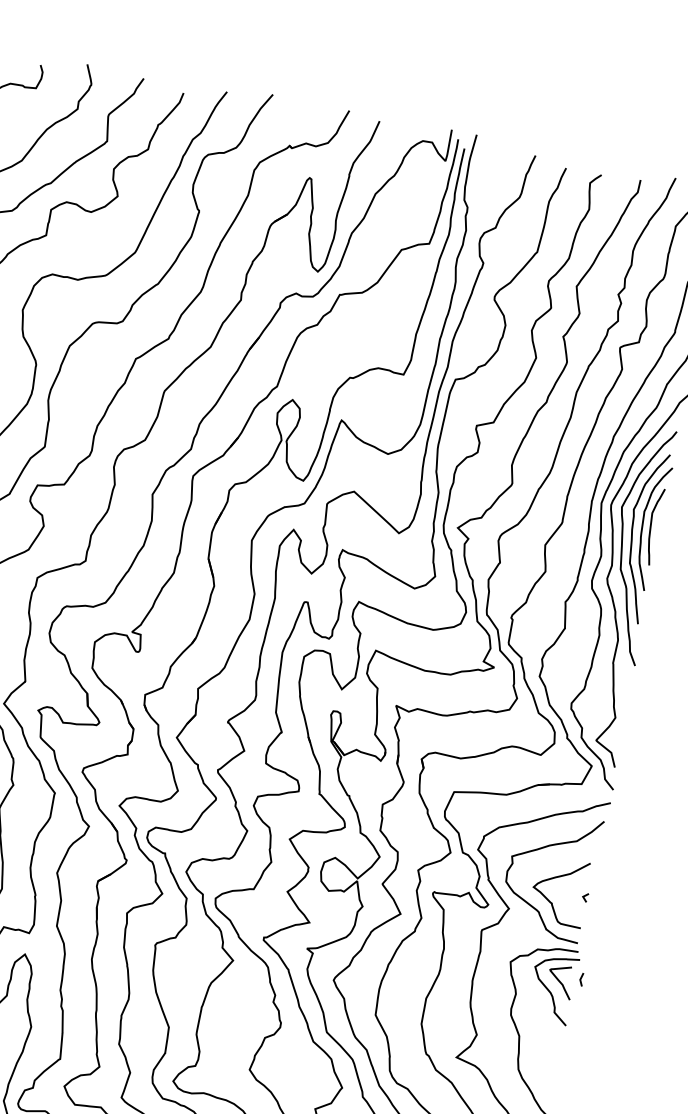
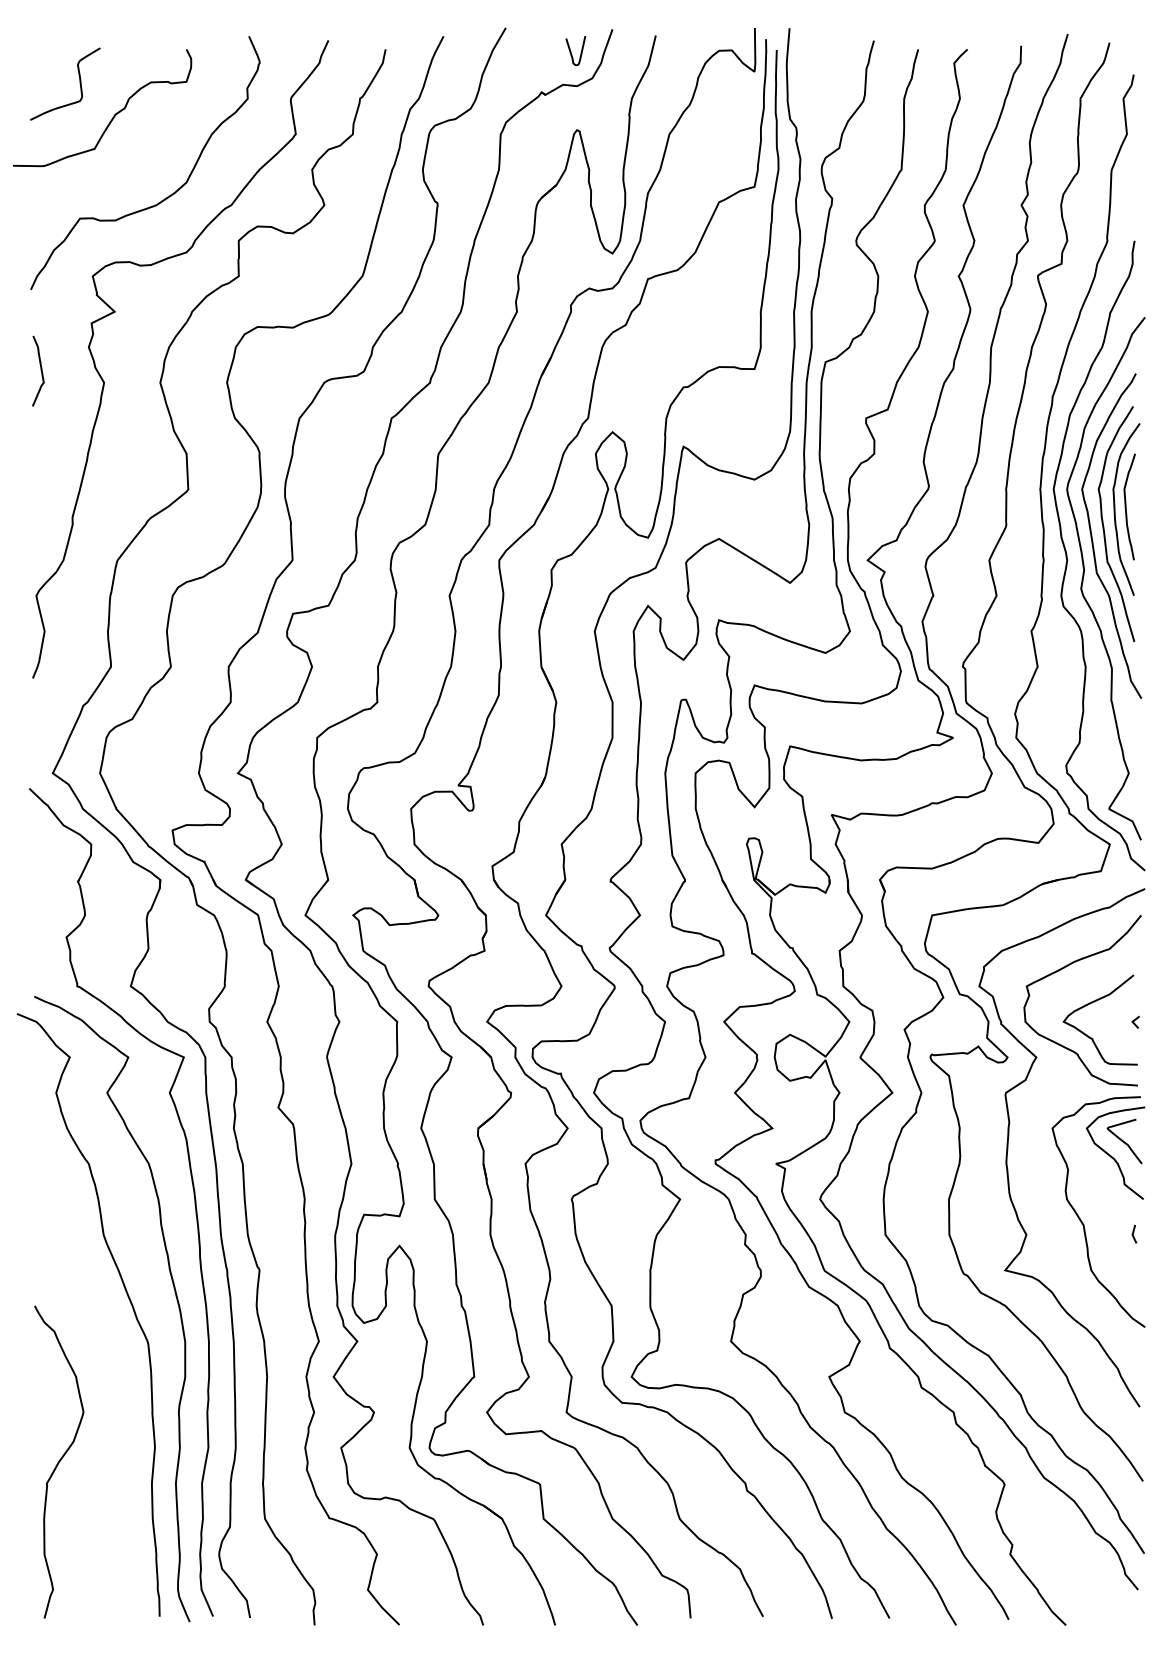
curve: (316, 120) -> (571, 51), added
line: (581, 978) -> (1134, 1232), moved

